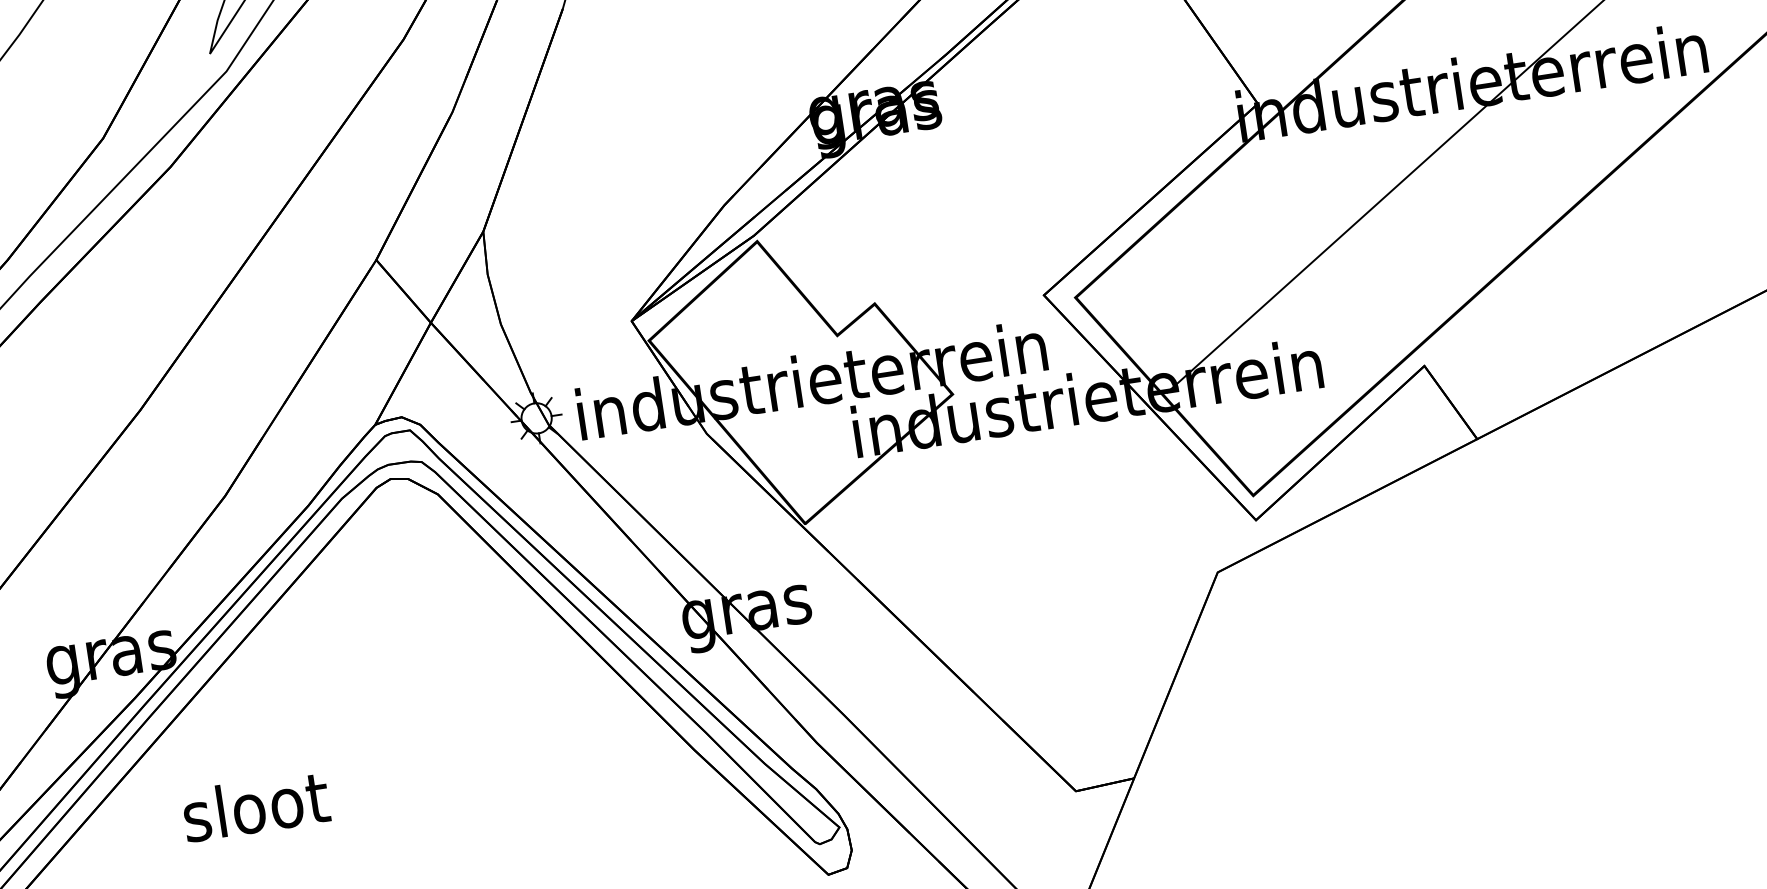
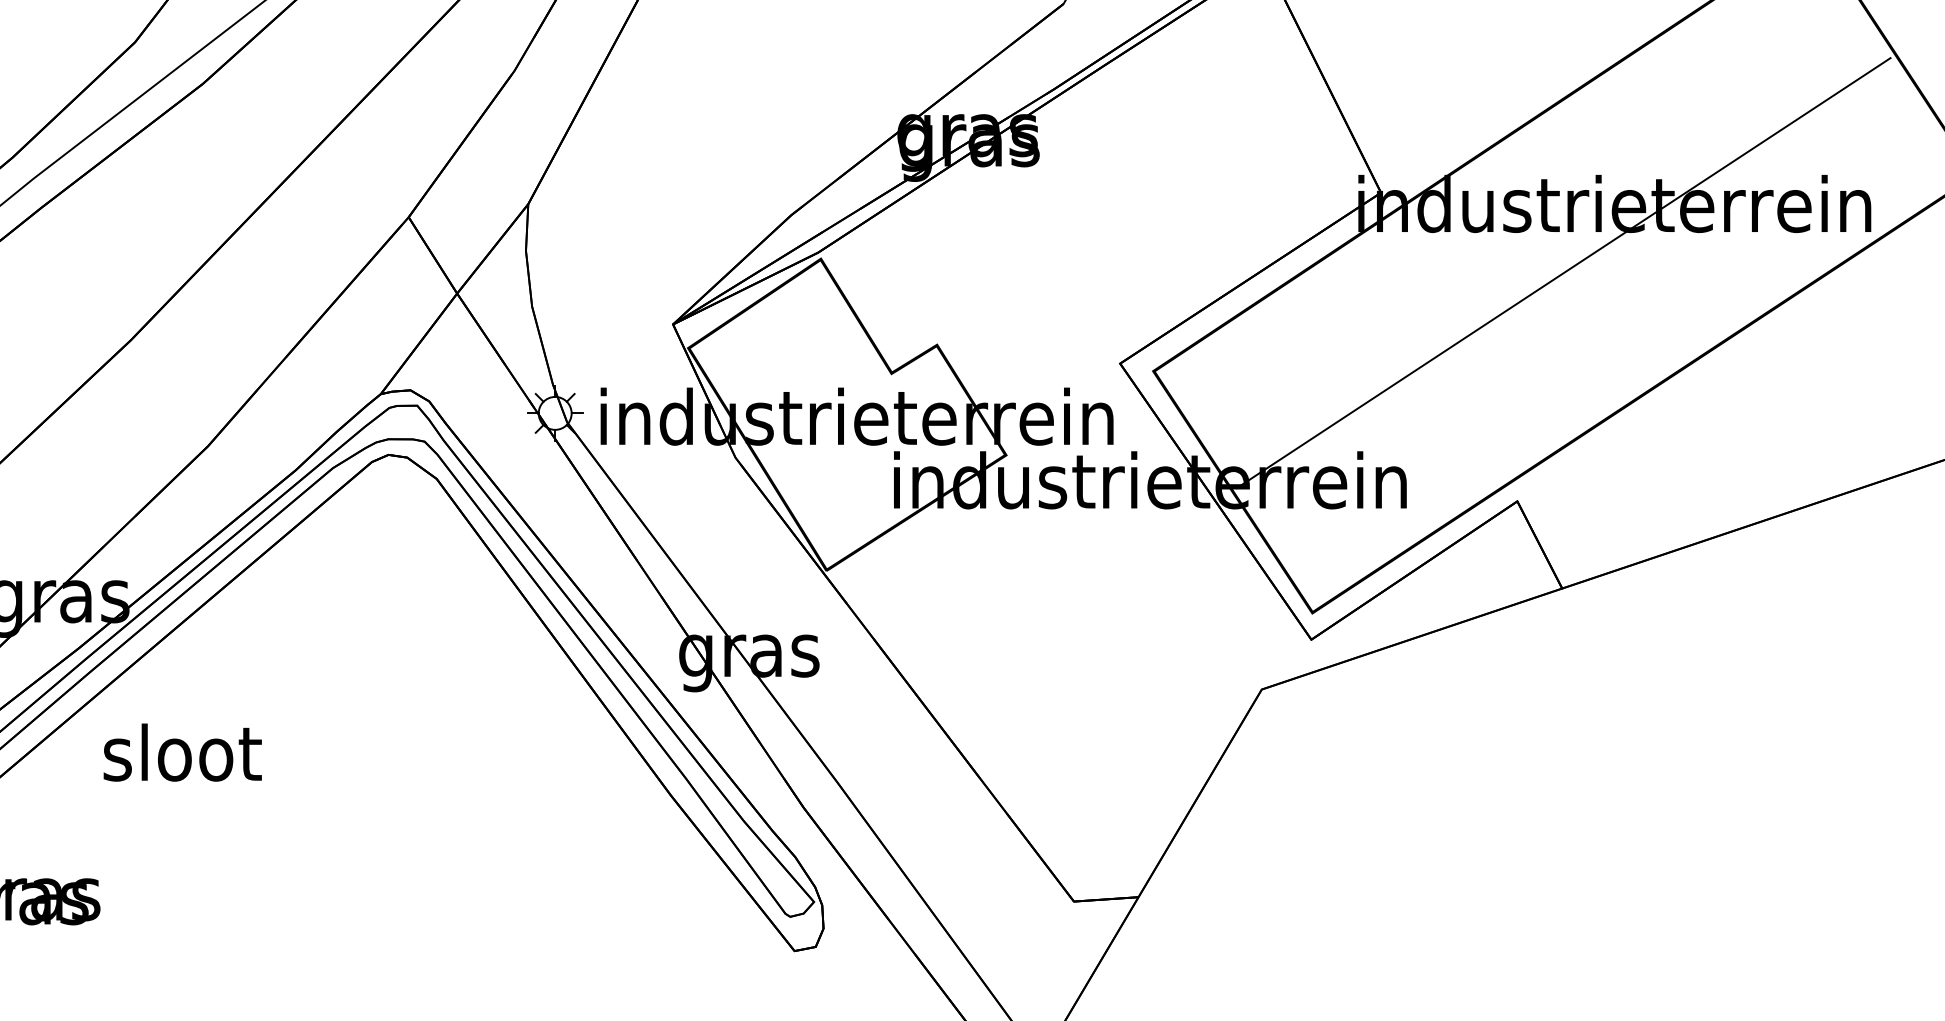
text: (255, 806) -> (182, 752), moved

